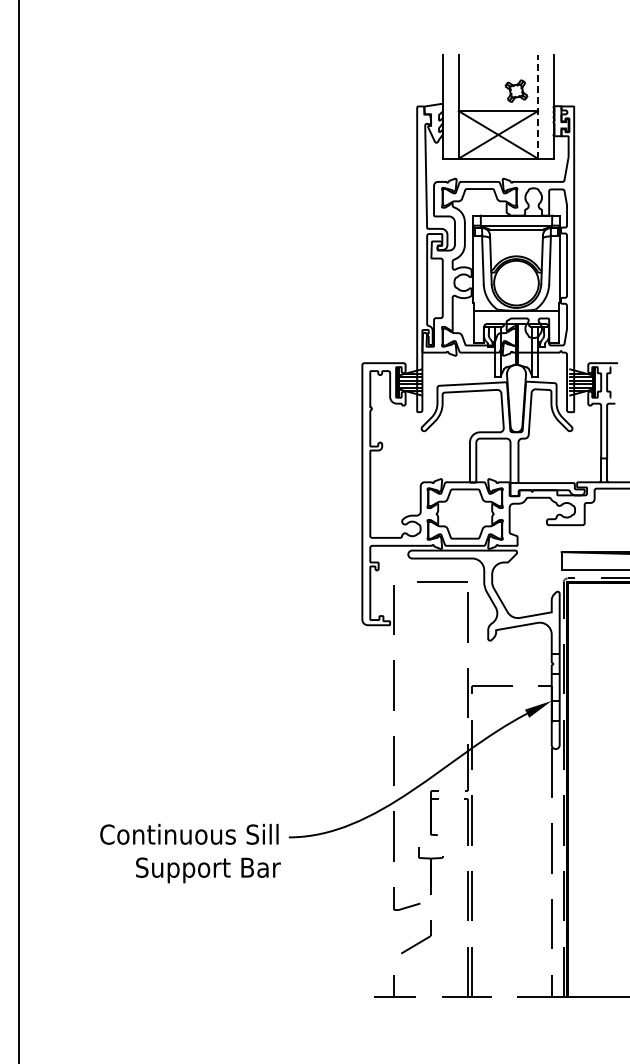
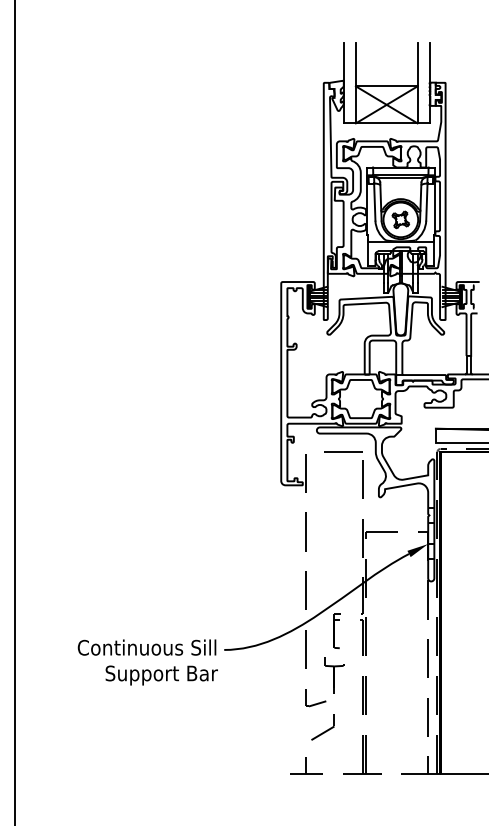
part: (516, 90) -> (400, 219), moved
line: (538, 107) -> (417, 83), dashed -> solid

